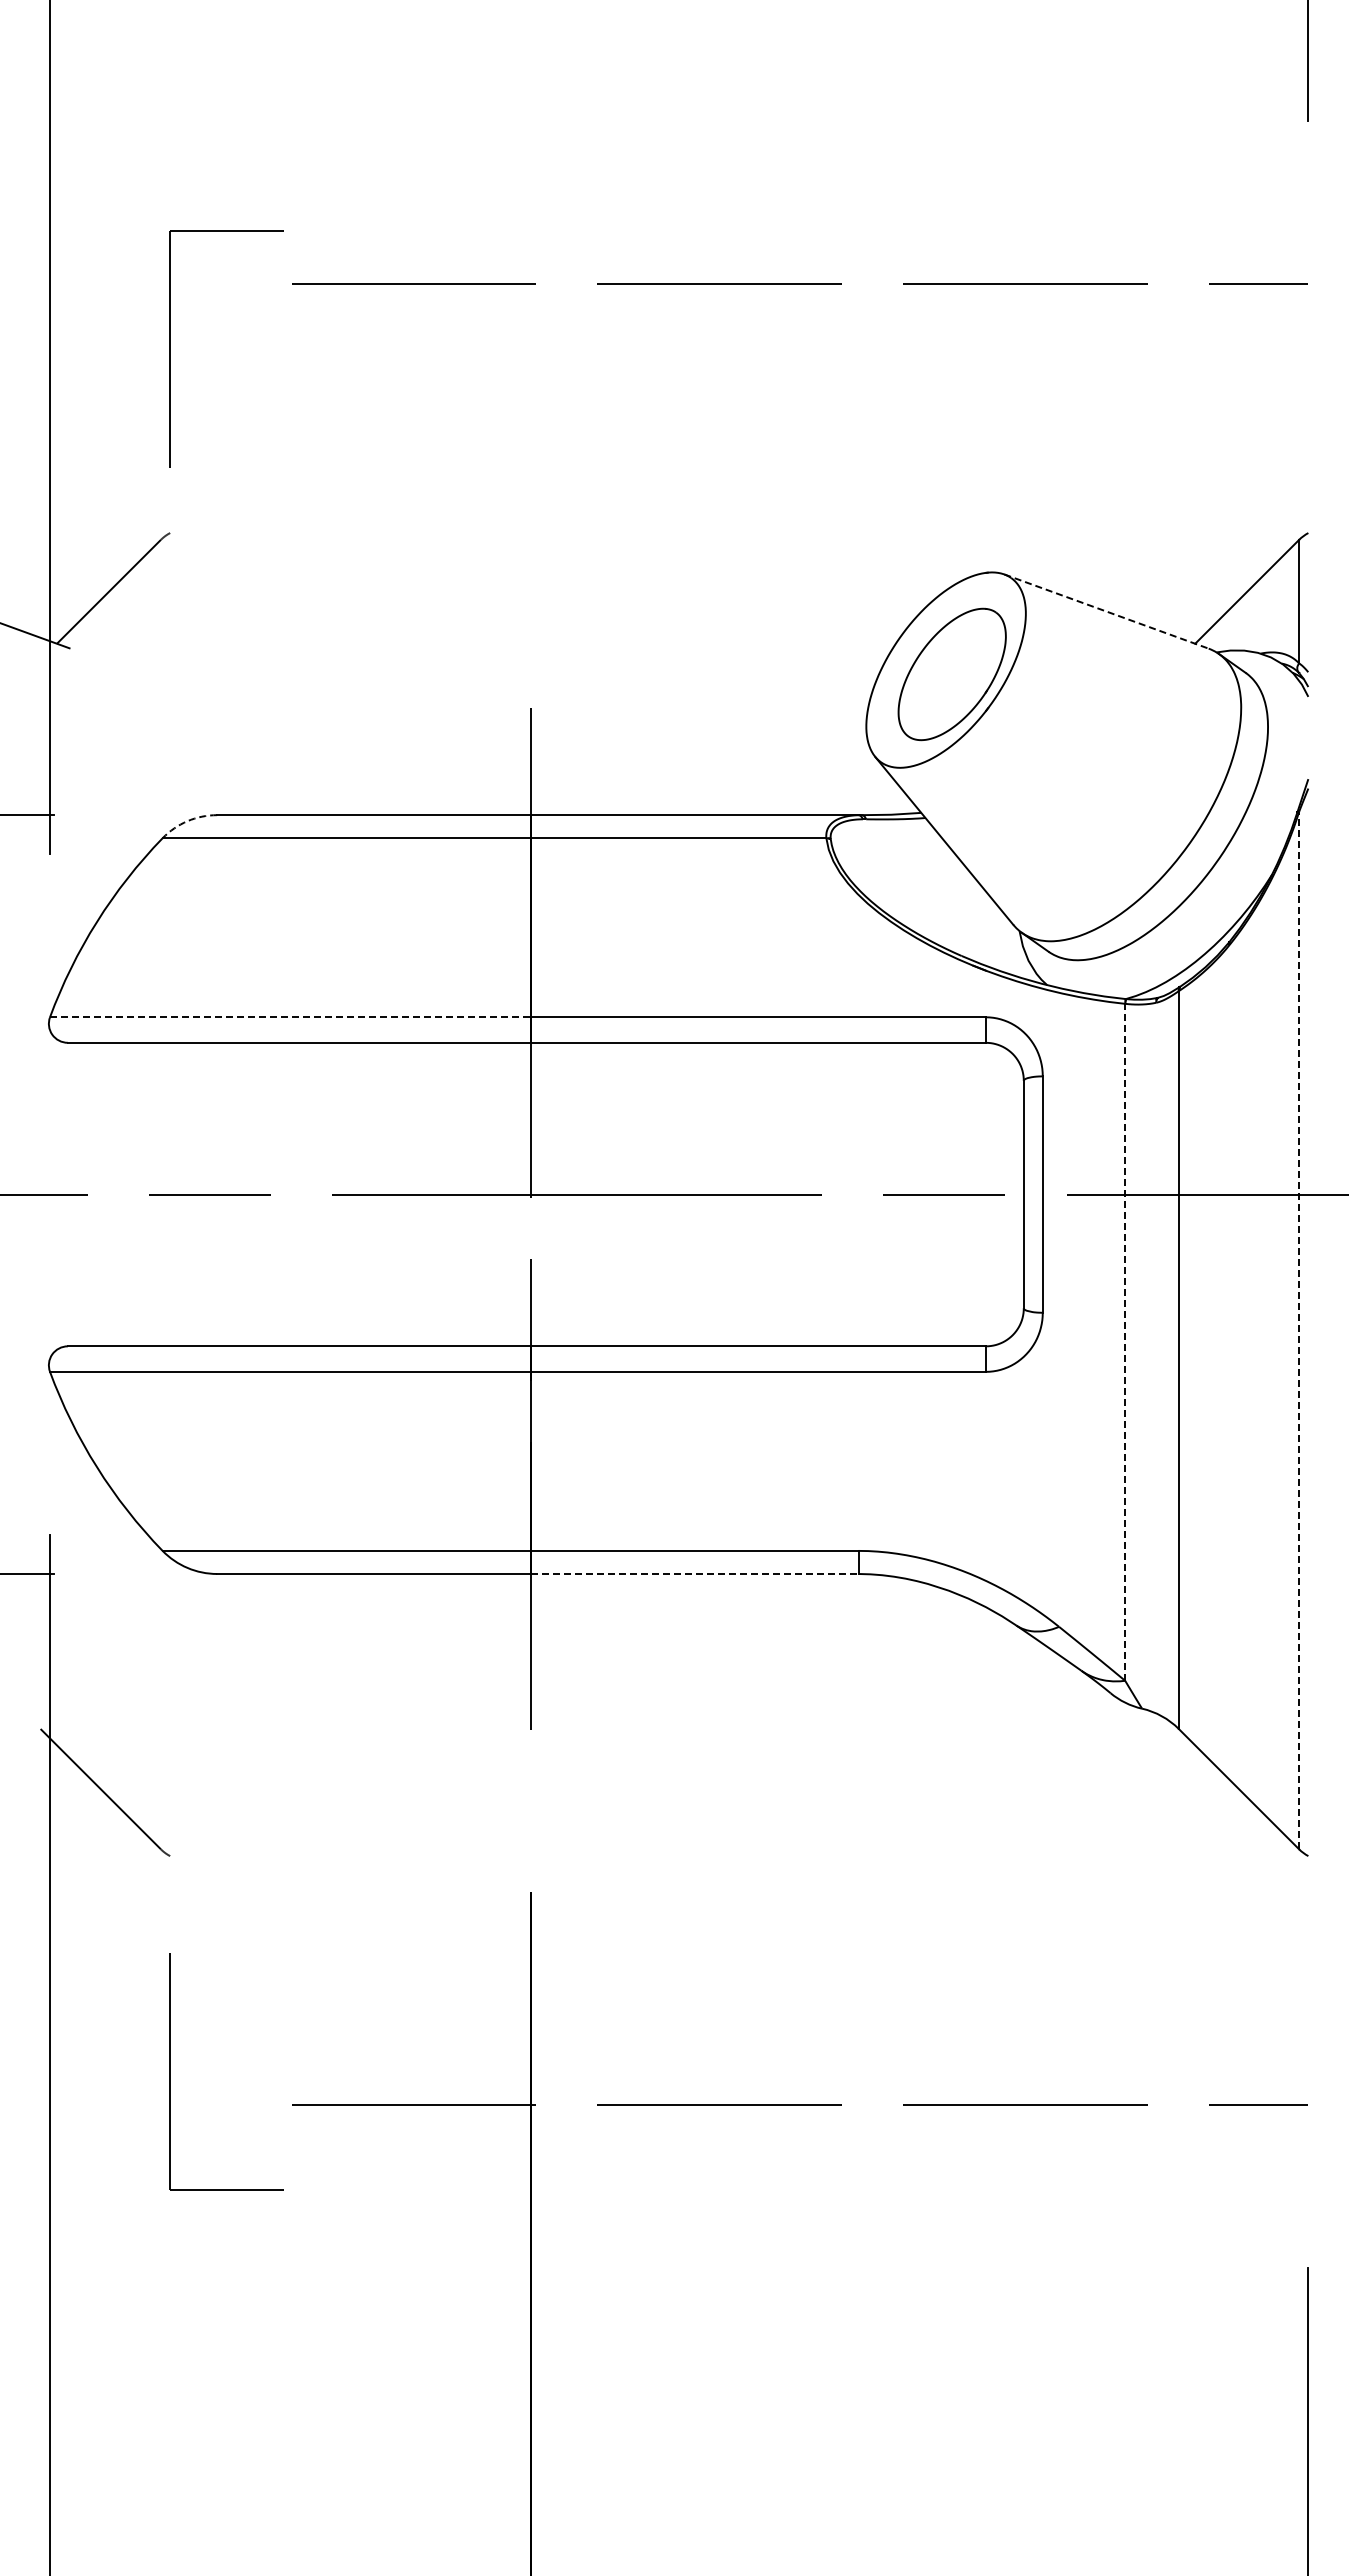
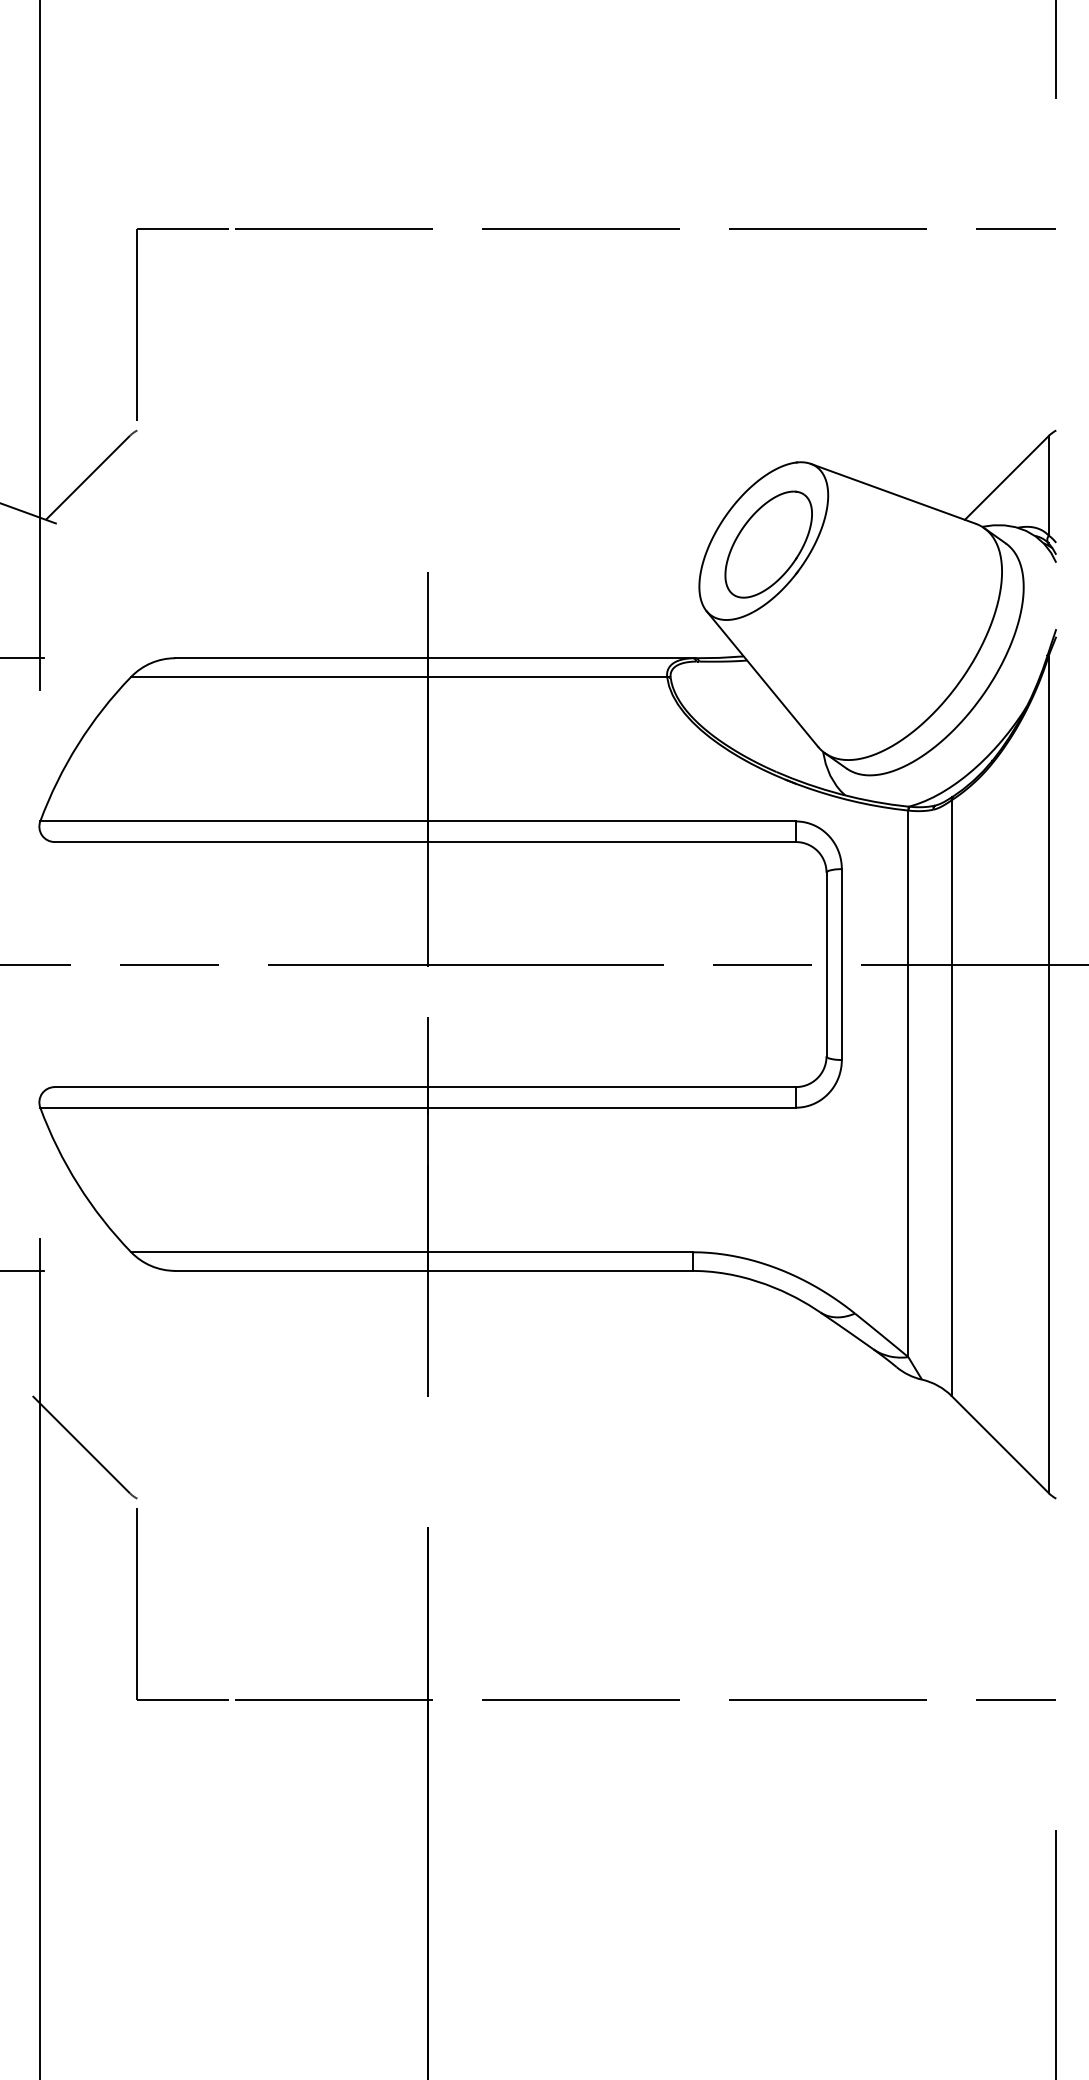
part: (170, 348) -> (137, 324), moved
line: (1106, 611) -> (893, 493), dashed -> solid
arc: (187, 821) -> (151, 663), dashed -> solid
line: (290, 1017) -> (234, 821), dashed -> solid
line: (1299, 1330) -> (1049, 1074), dashed -> solid
line: (1125, 1341) -> (908, 1083), dashed -> solid
line: (695, 1573) -> (561, 1270), dashed -> solid
part: (170, 2071) -> (137, 1603), moved

